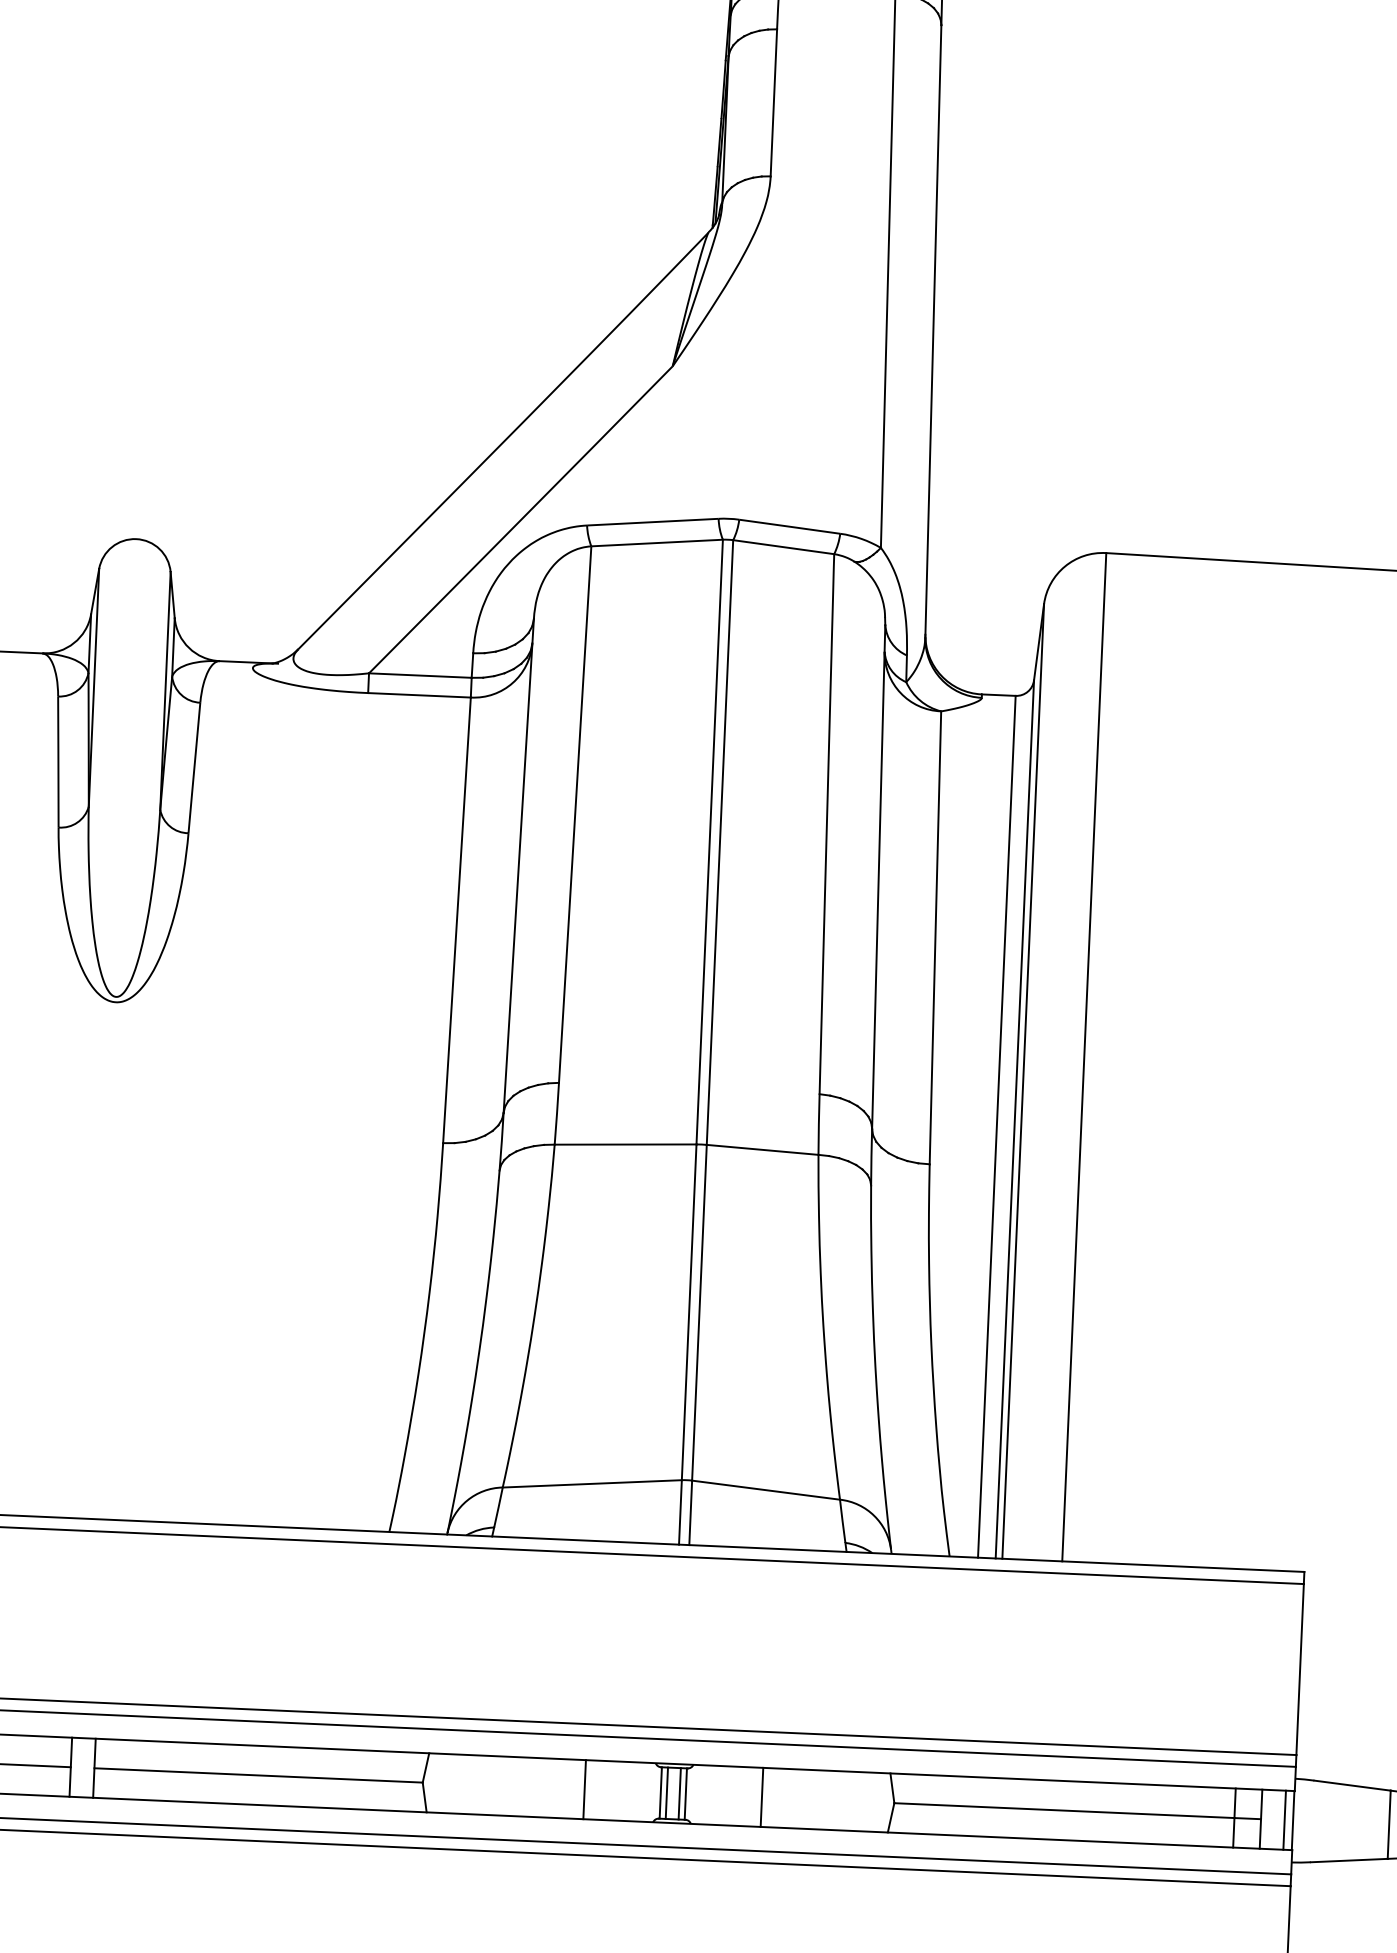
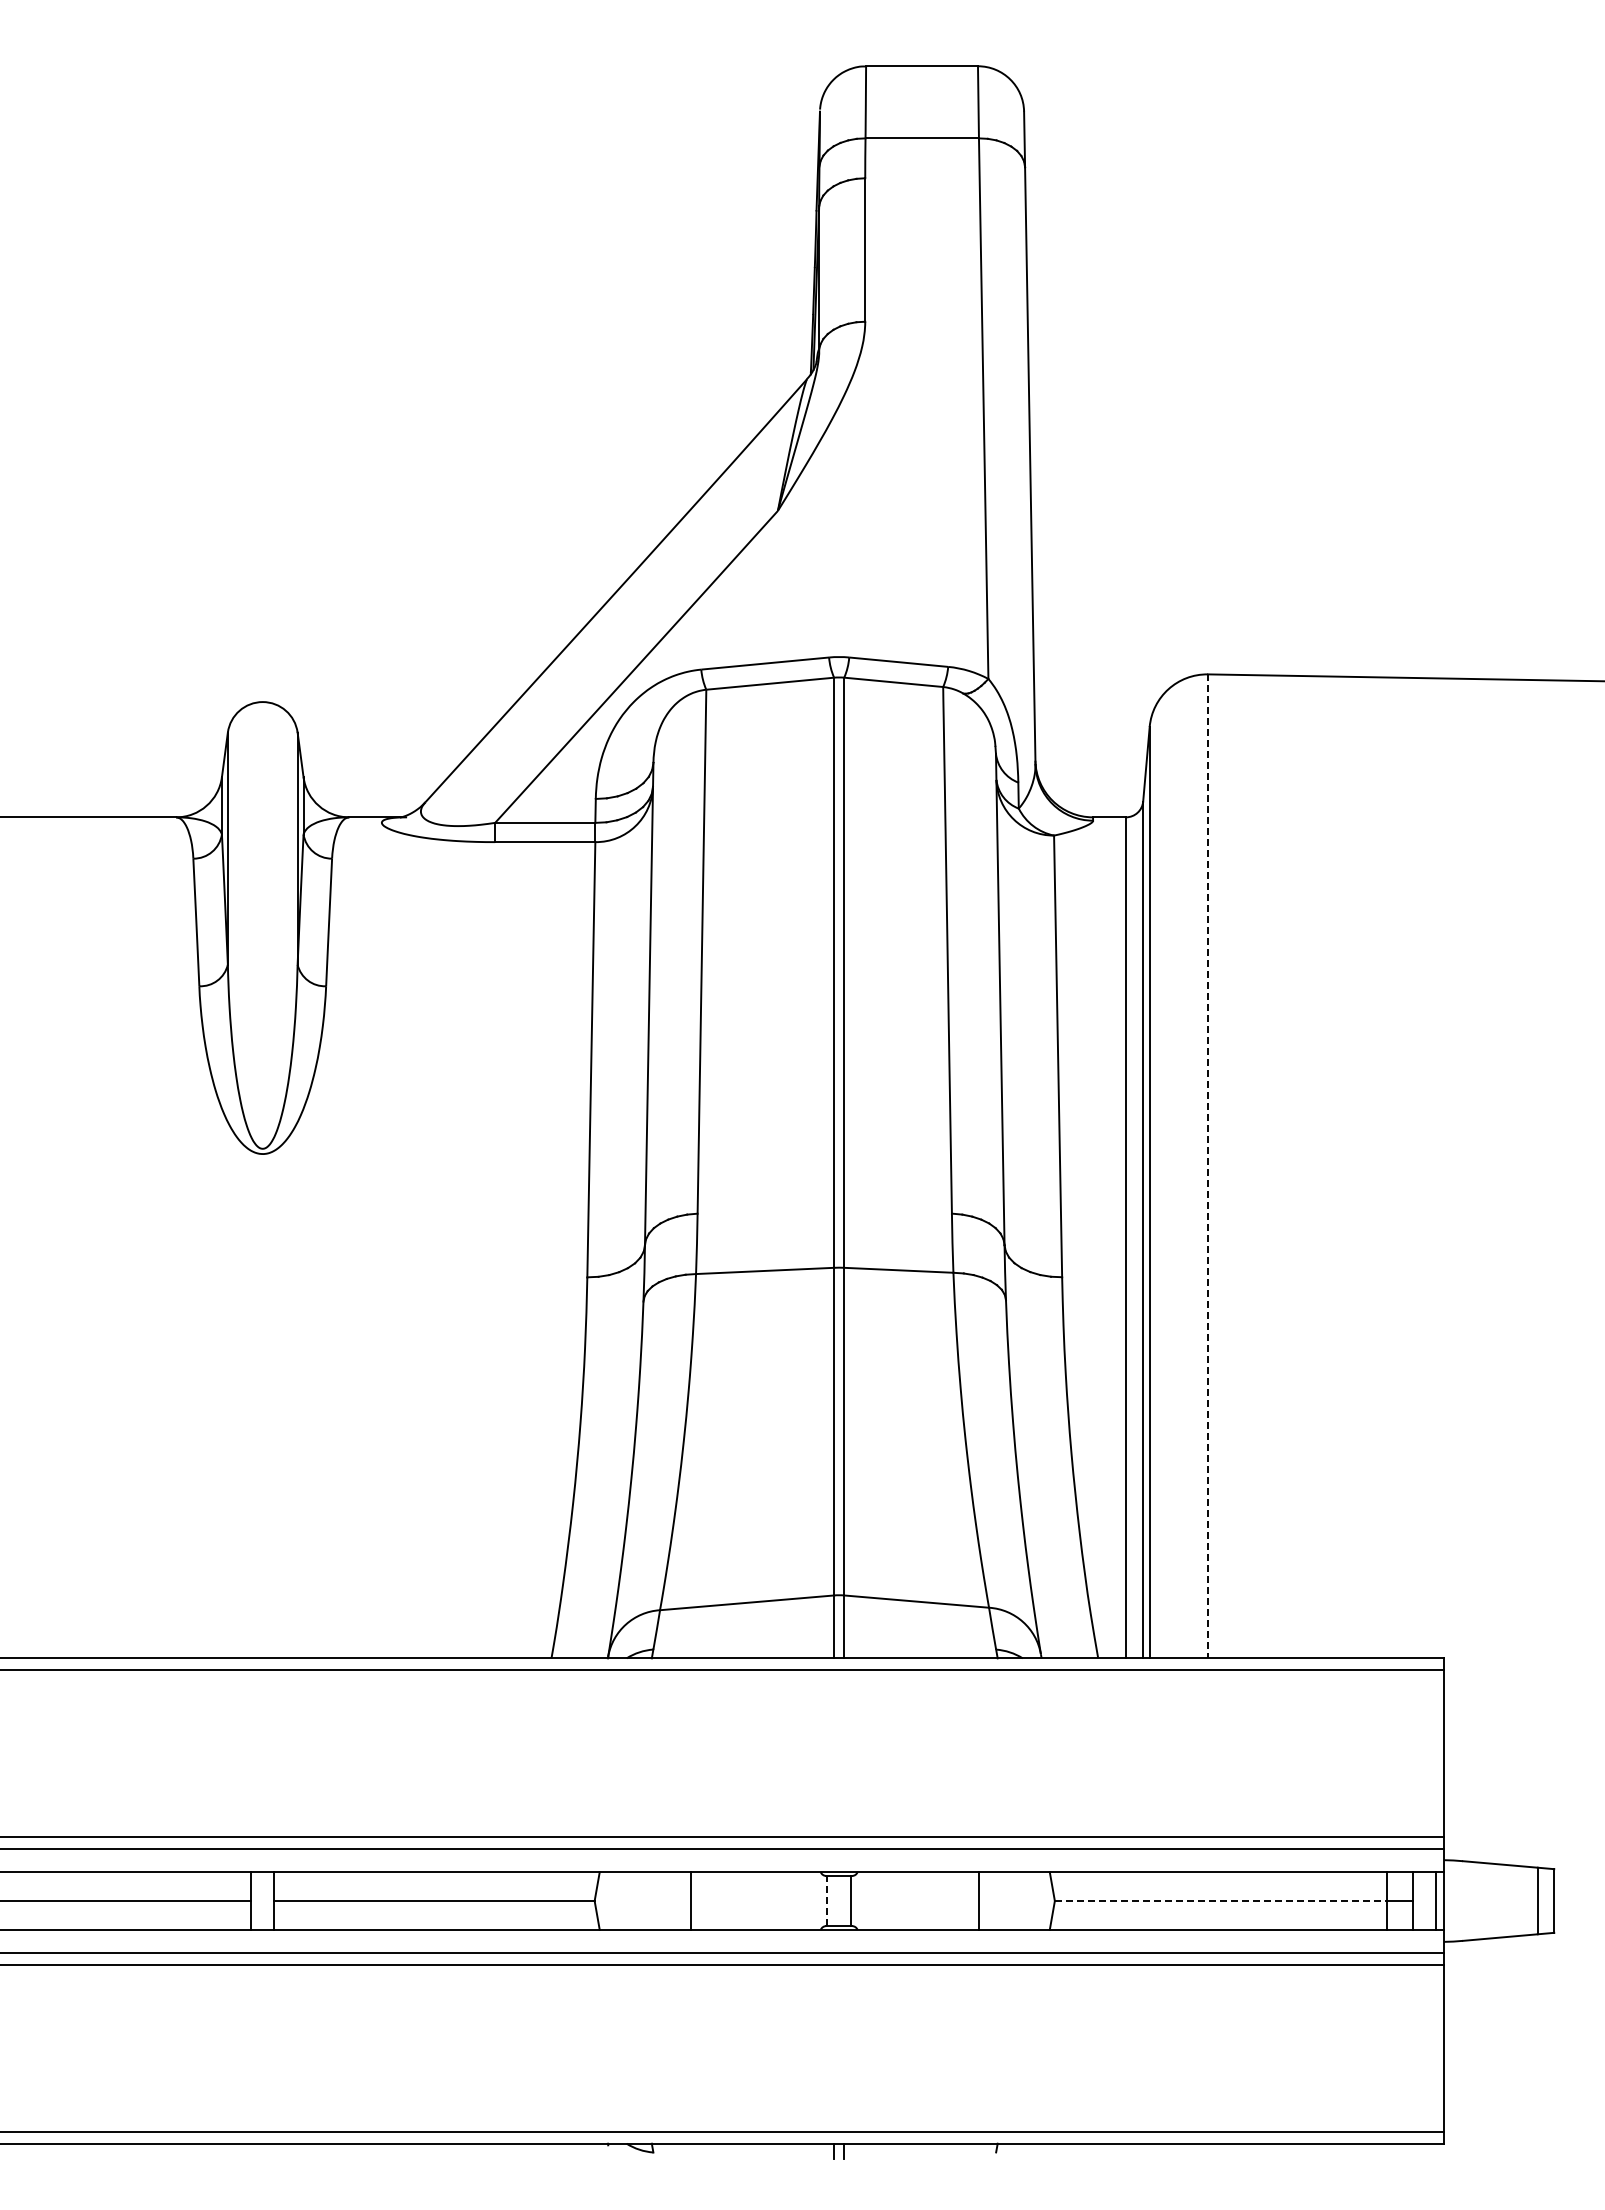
line: (1084, 1057) -> (1208, 1166), solid -> dashed
line: (584, 1789) -> (690, 1900), moved
line: (660, 1792) -> (826, 1900), solid -> dashed
line: (666, 1792) -> (832, 1900), removed
line: (679, 1793) -> (845, 1900), removed
line: (761, 1796) -> (978, 1900), moved
line: (1064, 1811) -> (1220, 1901), solid -> dashed

